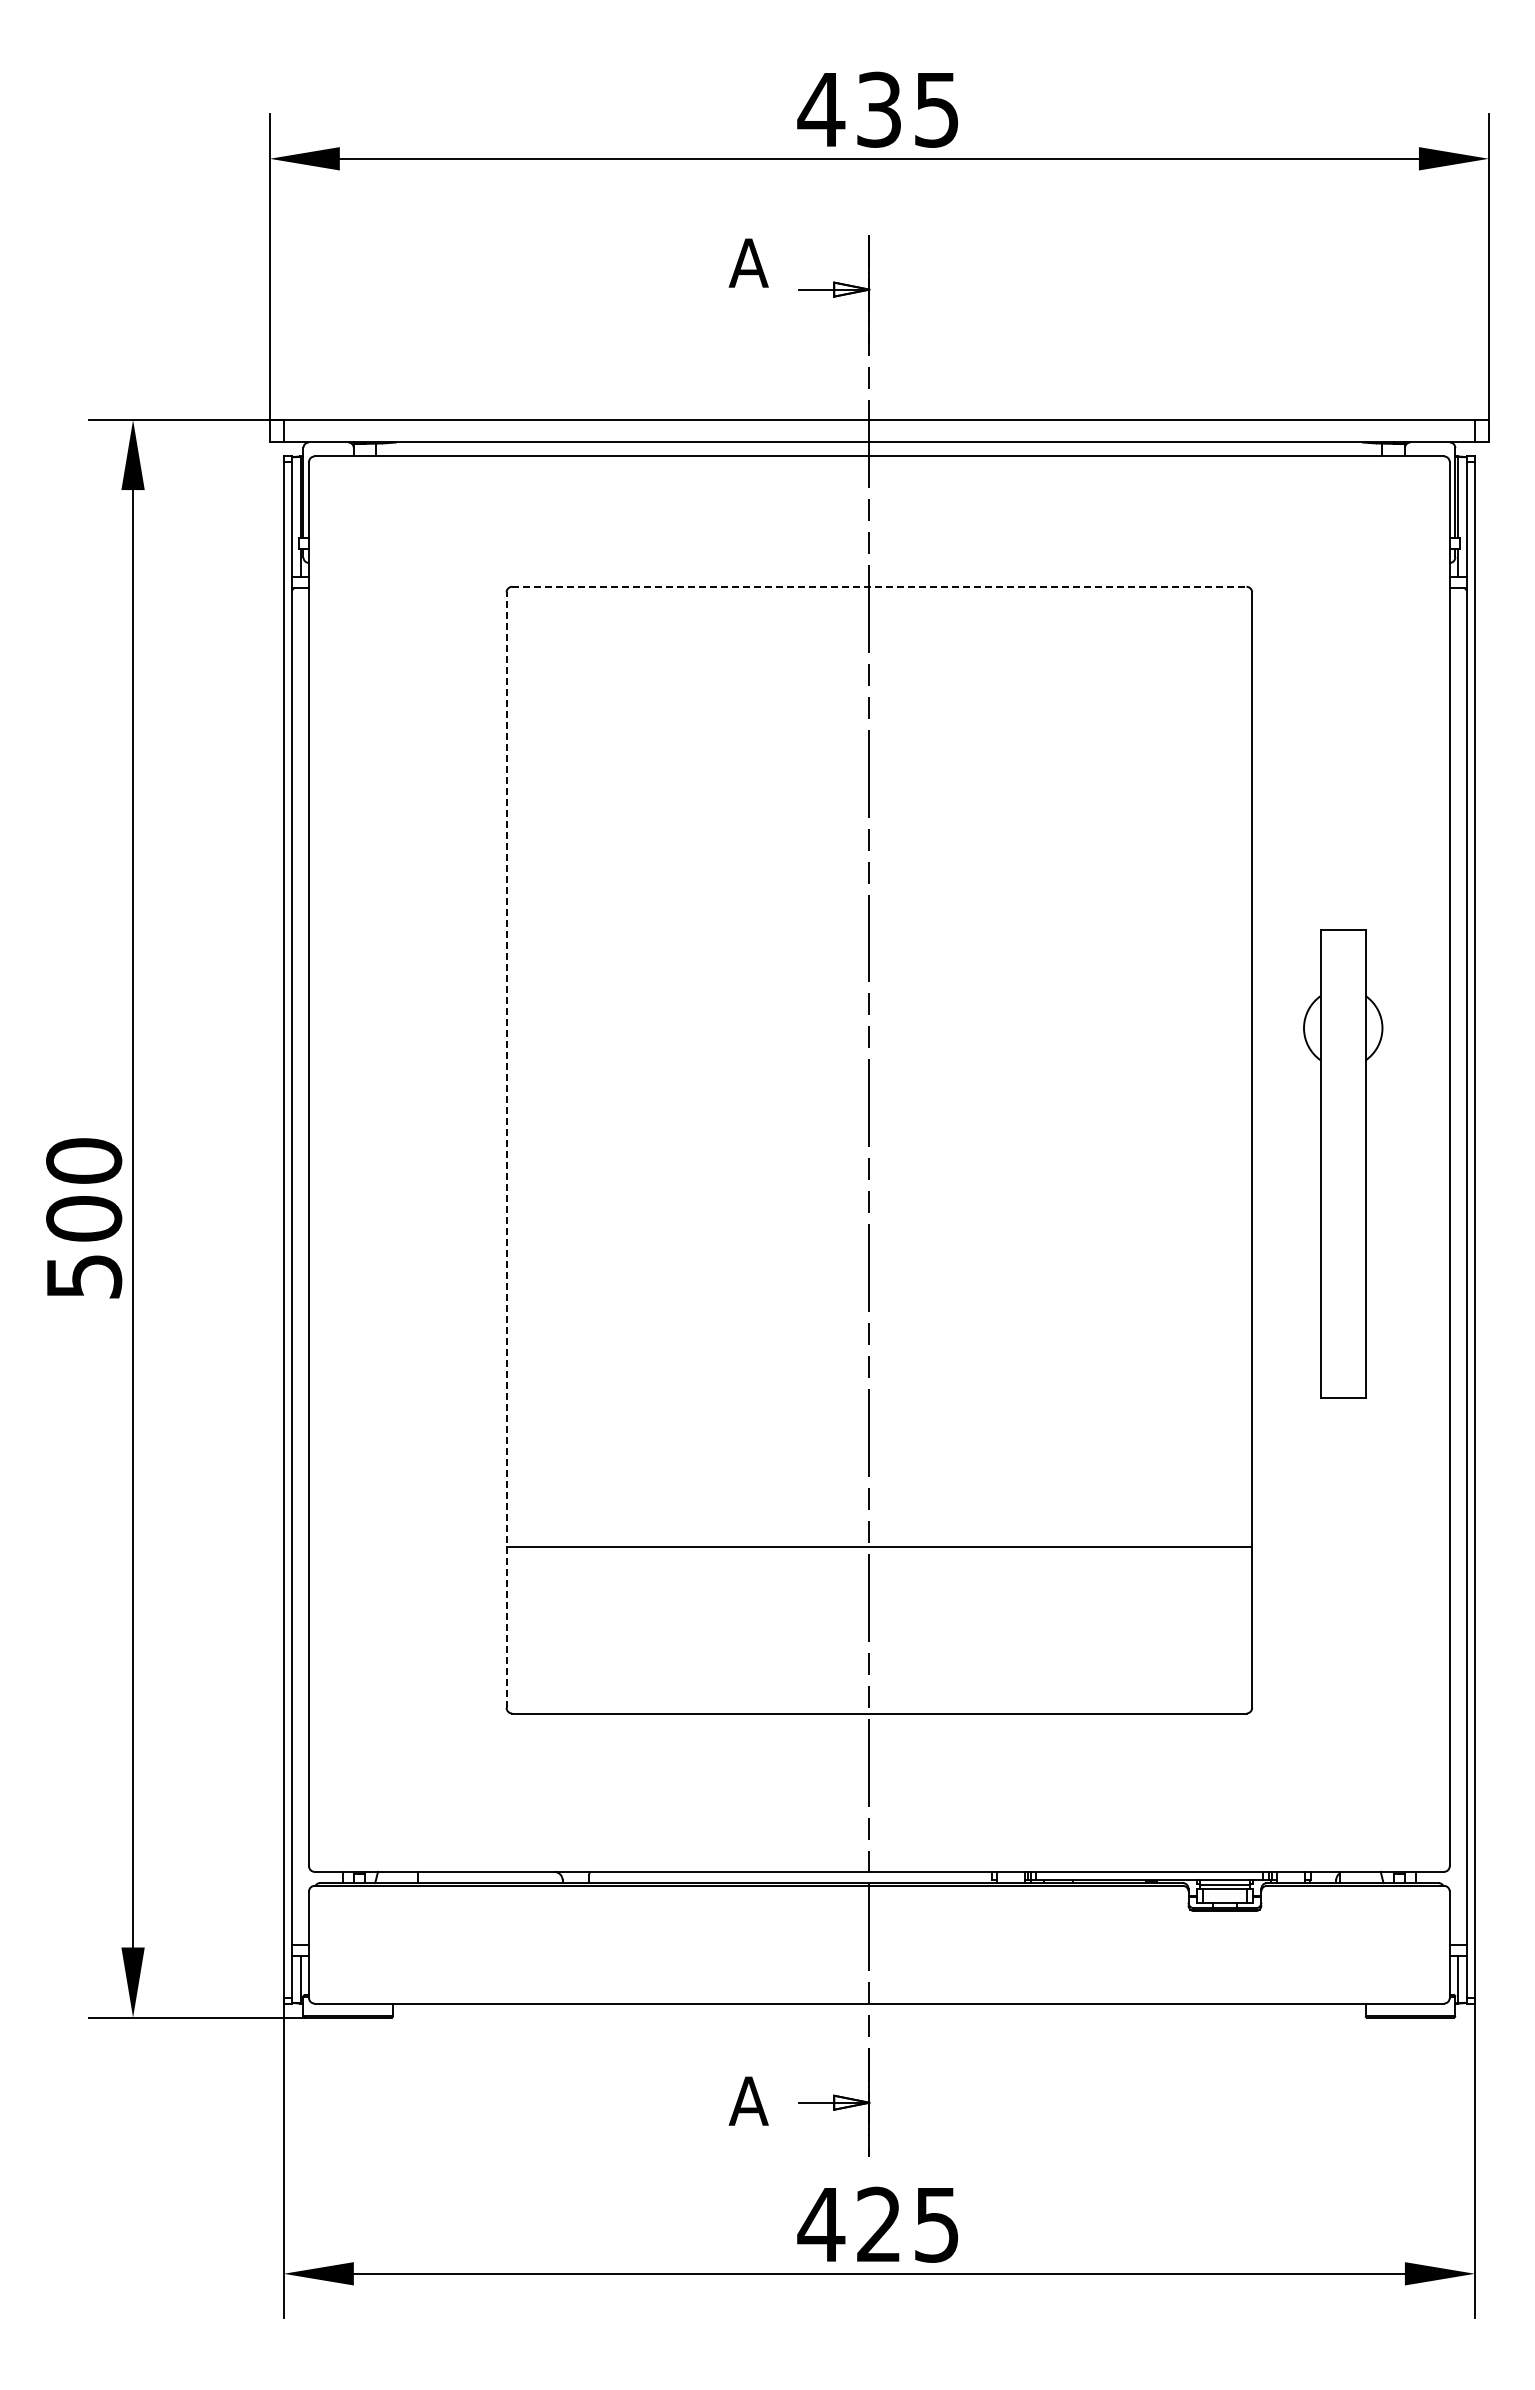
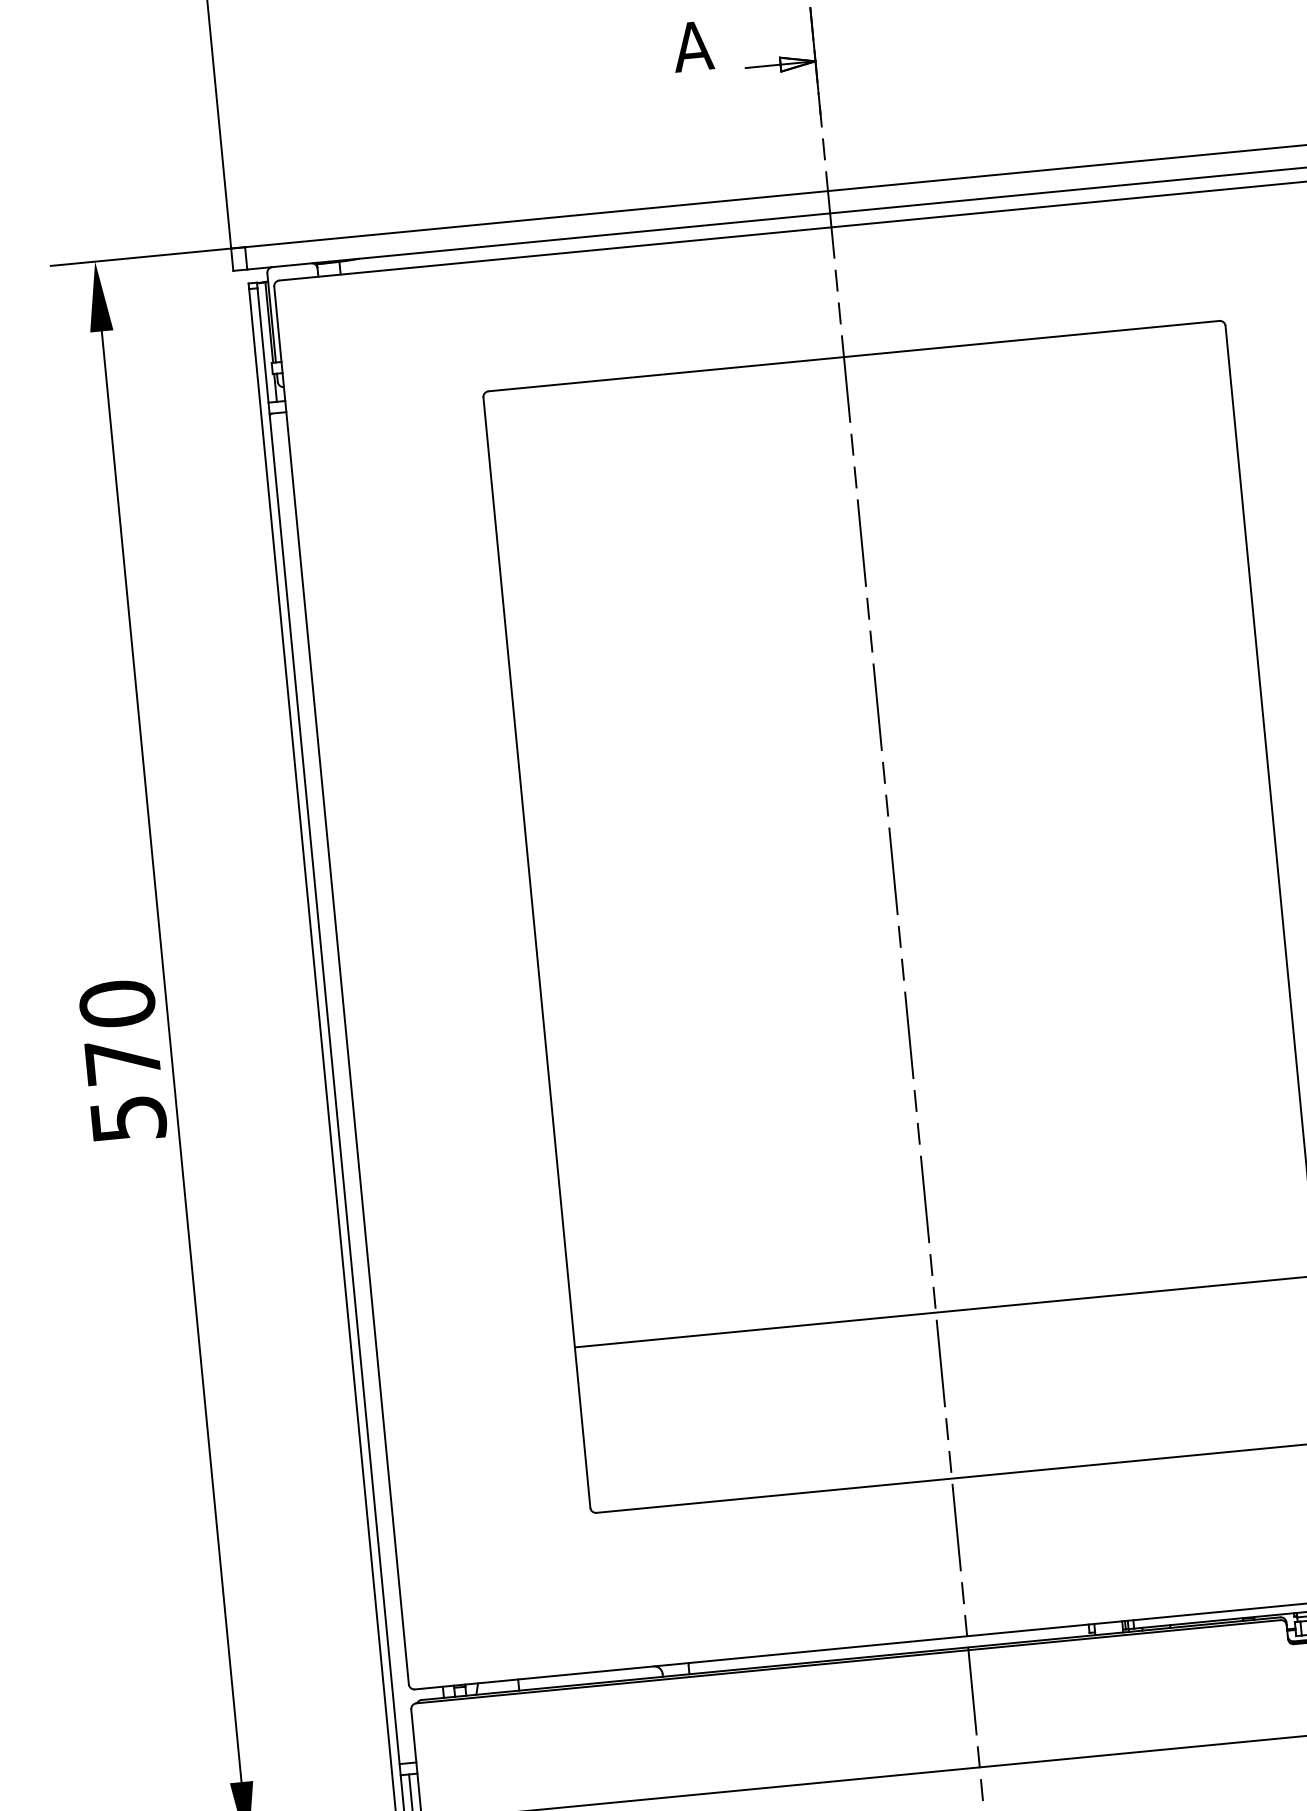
line: (879, 586) -> (854, 355), dashed -> solid
line: (506, 1150) -> (536, 952), dashed -> solid
text: (84, 1218) -> (123, 1061), 500 -> 570

